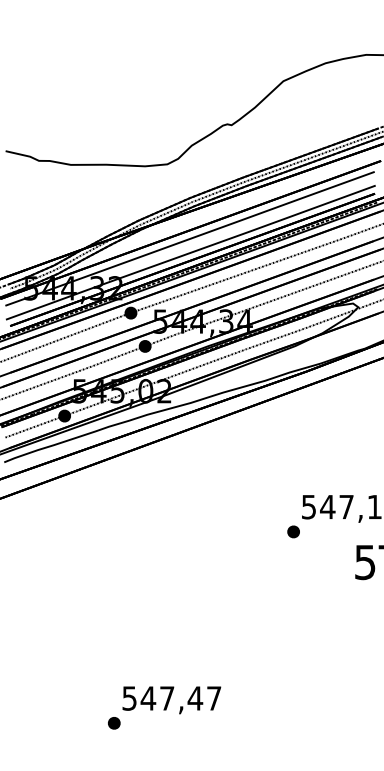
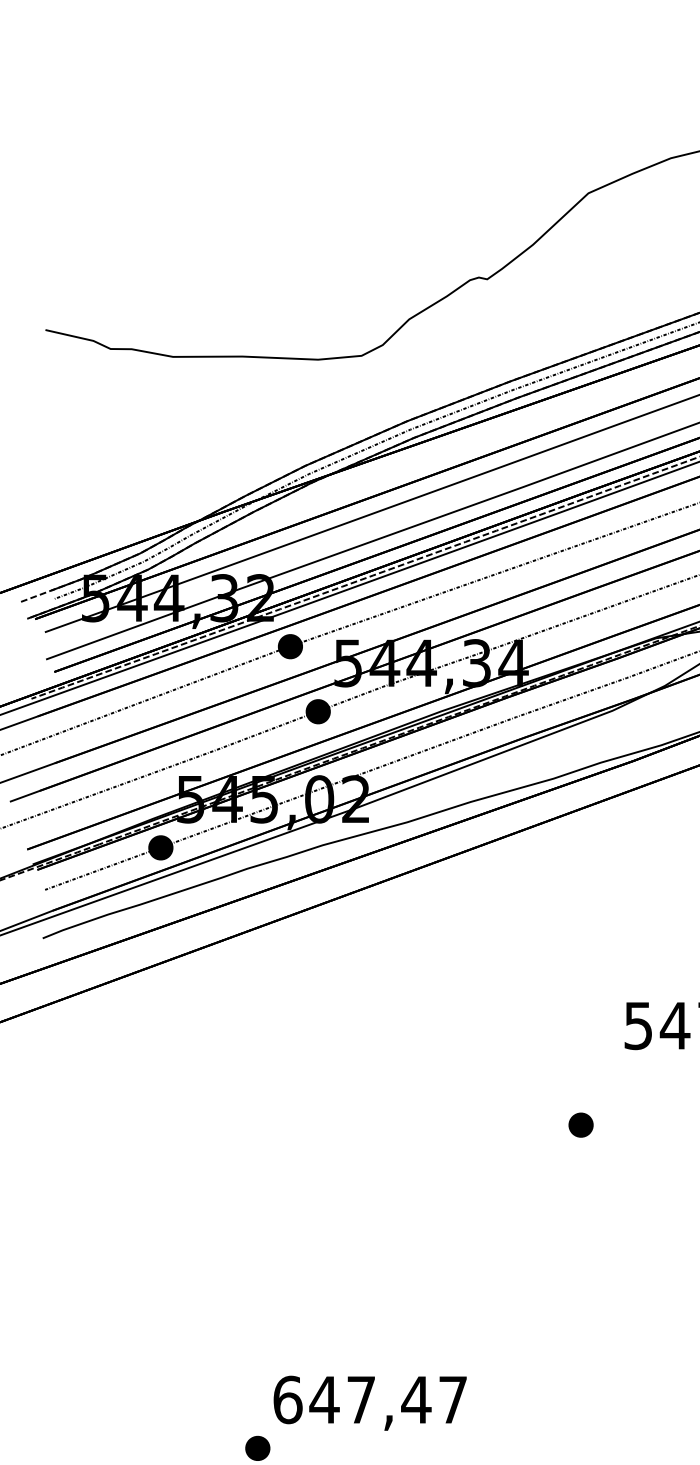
part: (293, 531) -> (580, 1124), moved
text: (129, 698) -> (287, 1399), 547,47 -> 647,47

